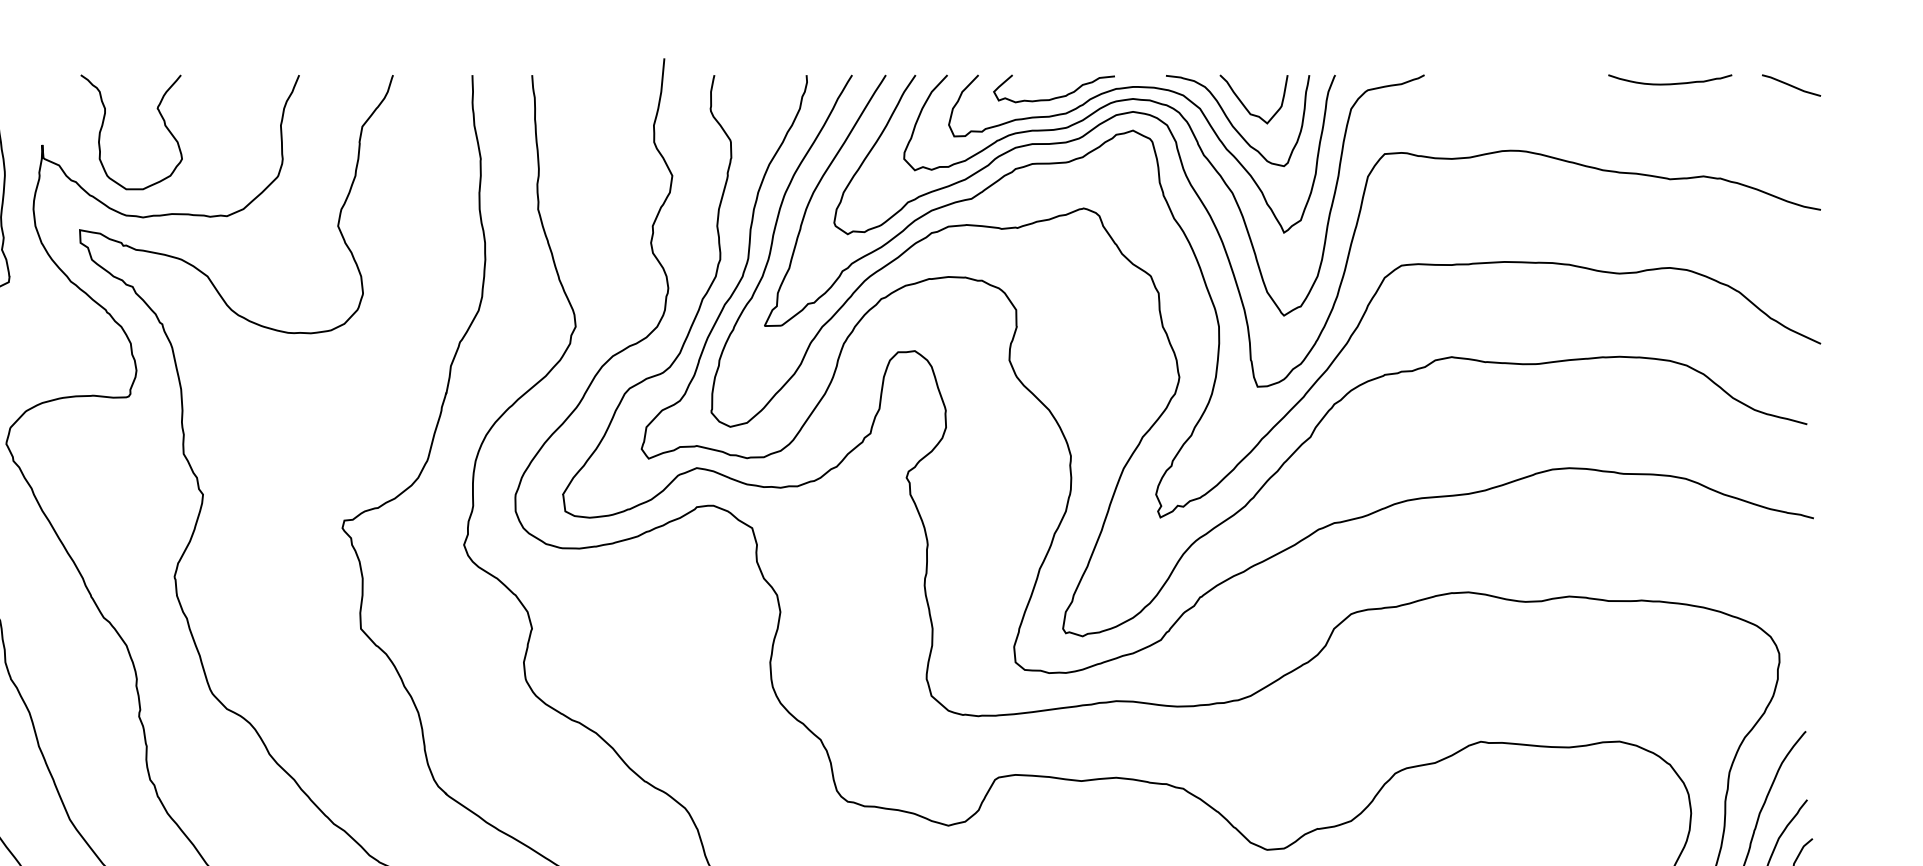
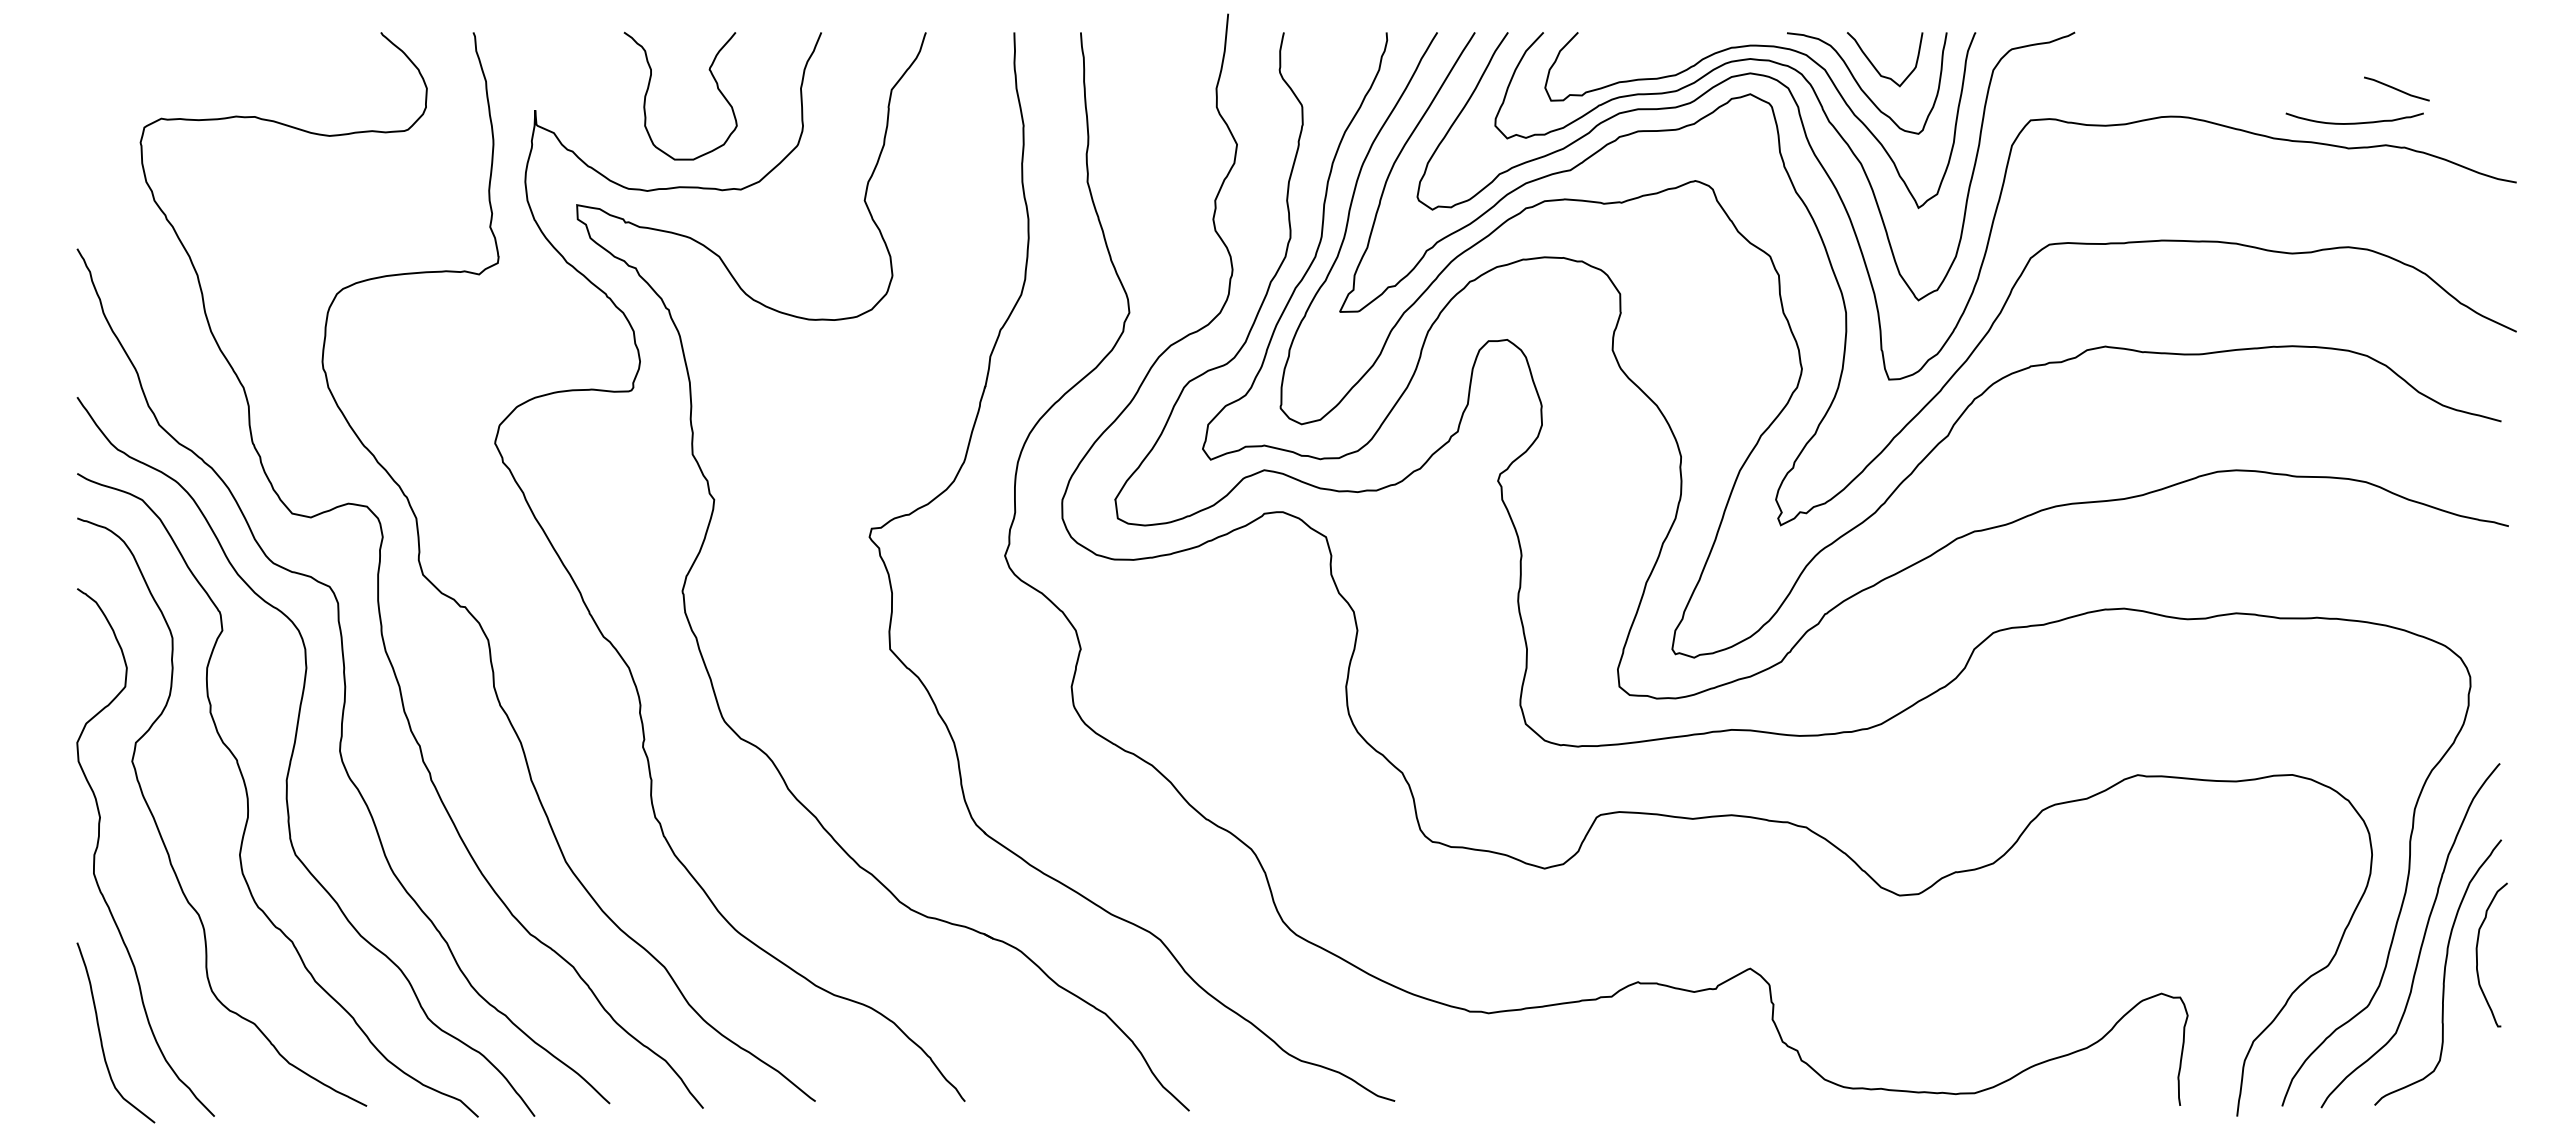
curve: (1669, 83) -> (2354, 122), moved
line: (1791, 85) -> (2396, 88), moved
curve: (1056, 96) -> (1665, 56), removed
curve: (103, 124) -> (649, 87), moved

